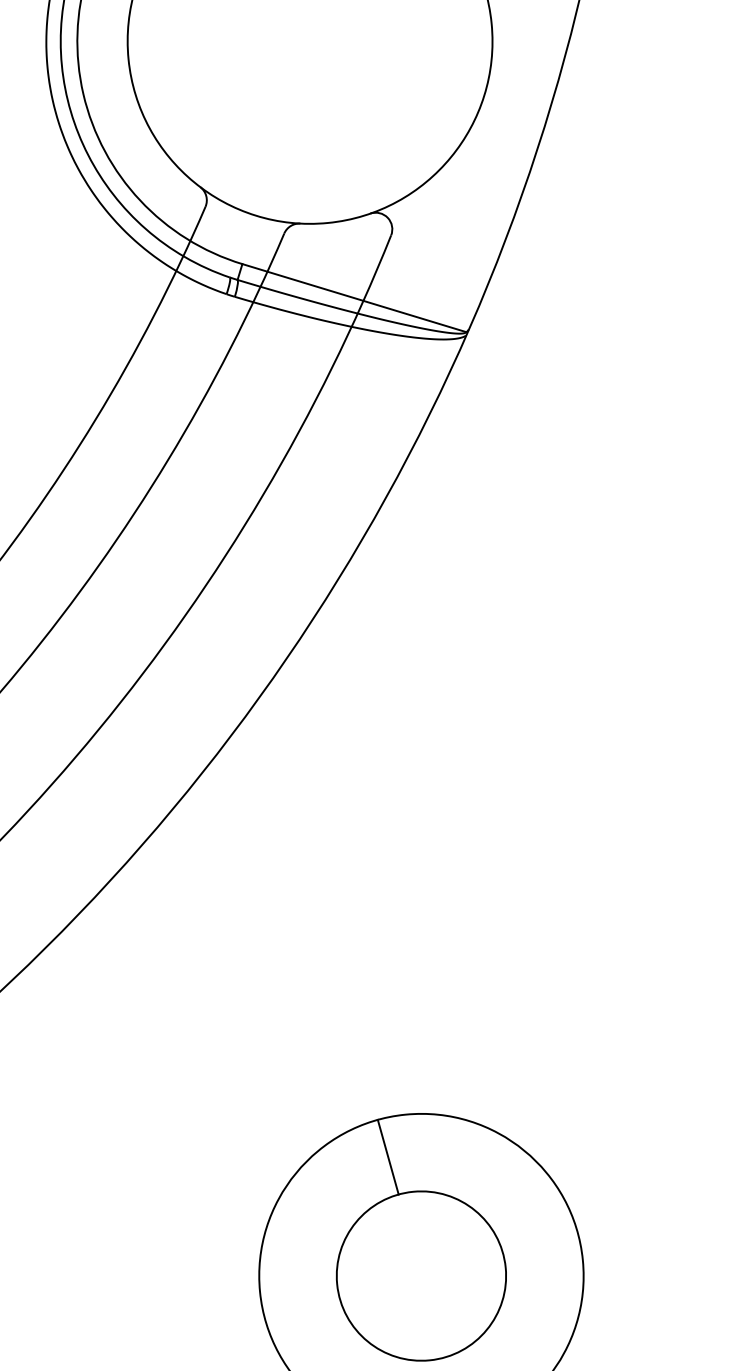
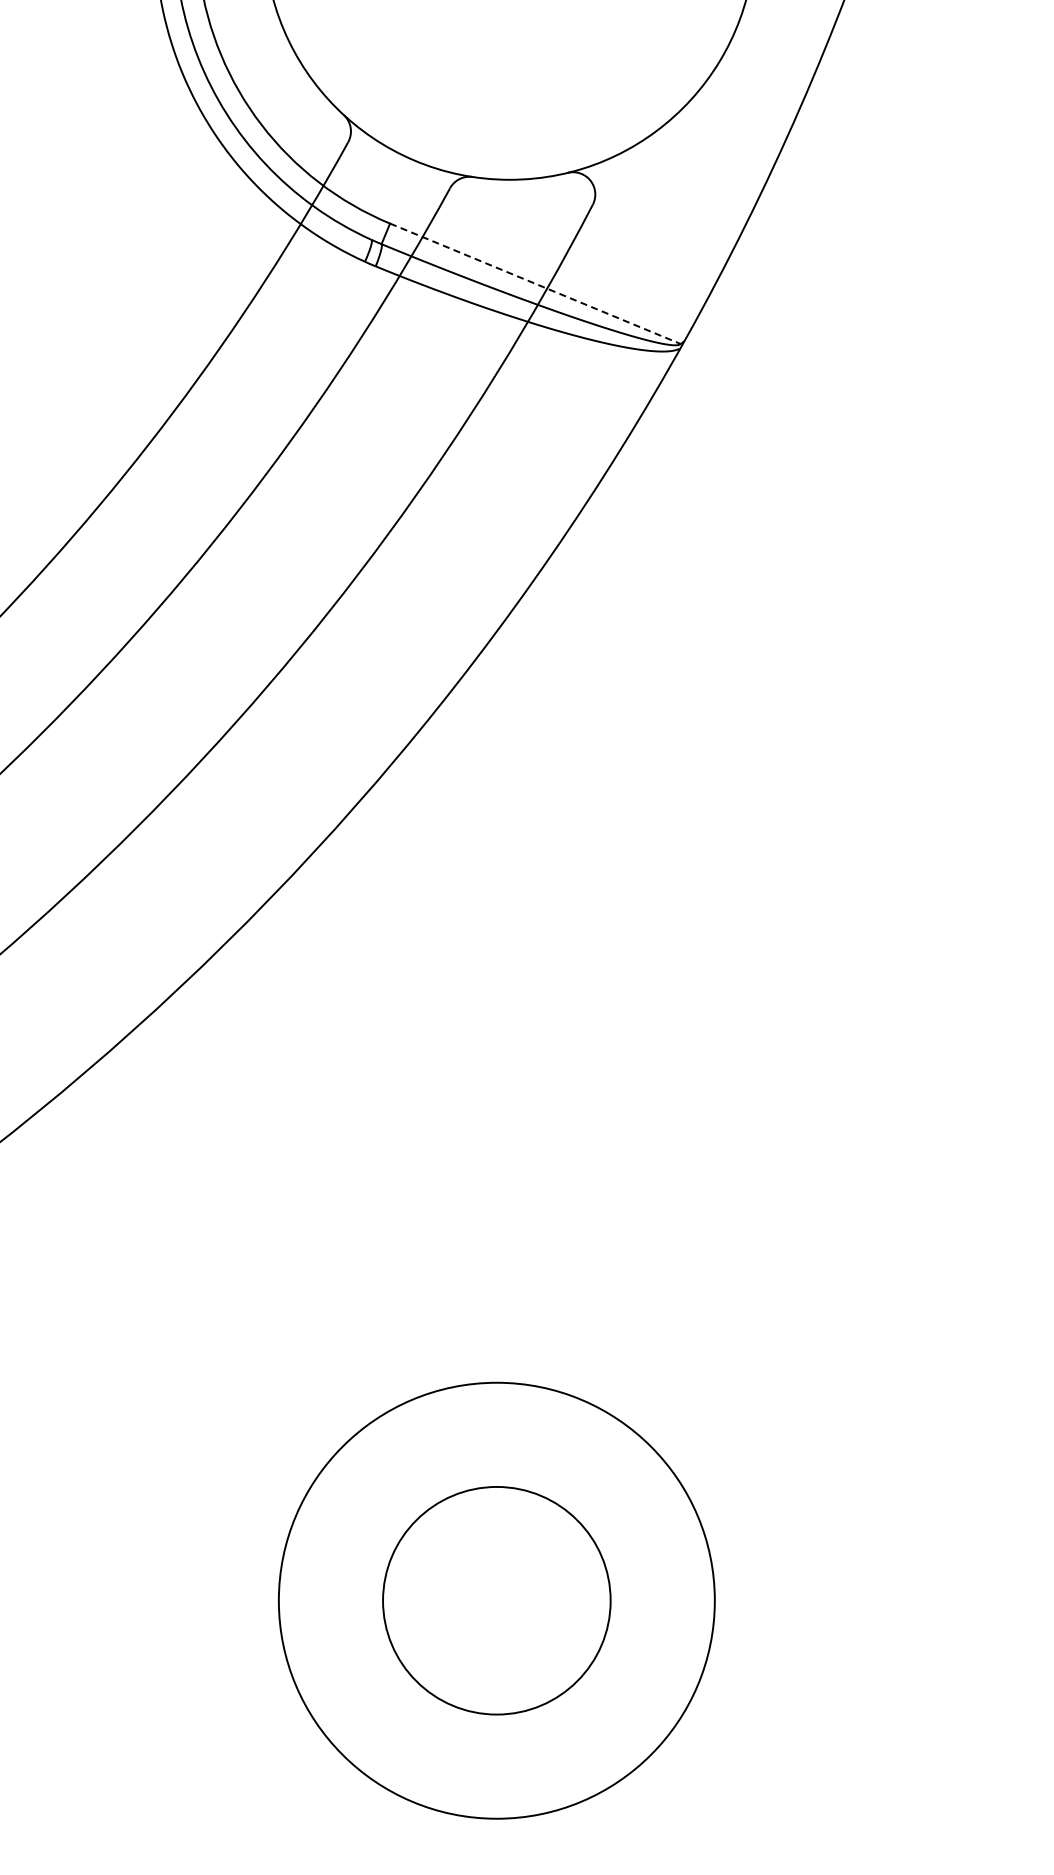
line: (354, 297) -> (535, 283), solid -> dashed
line: (388, 1157) -> (468, 1437), removed

